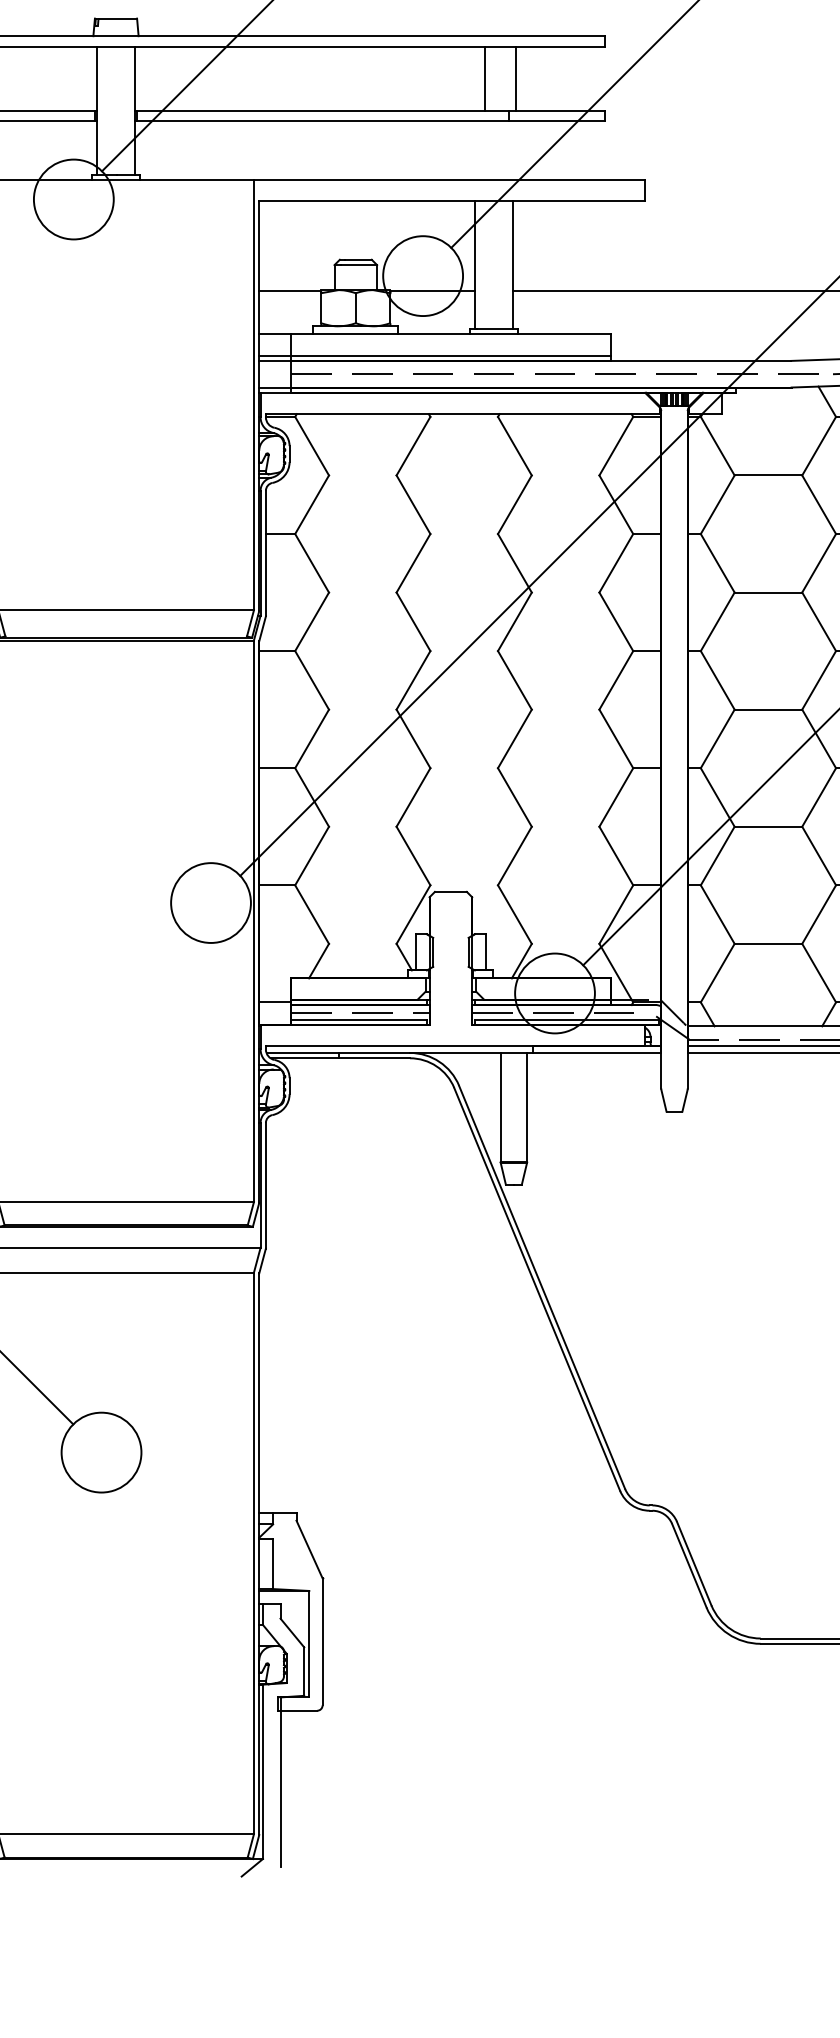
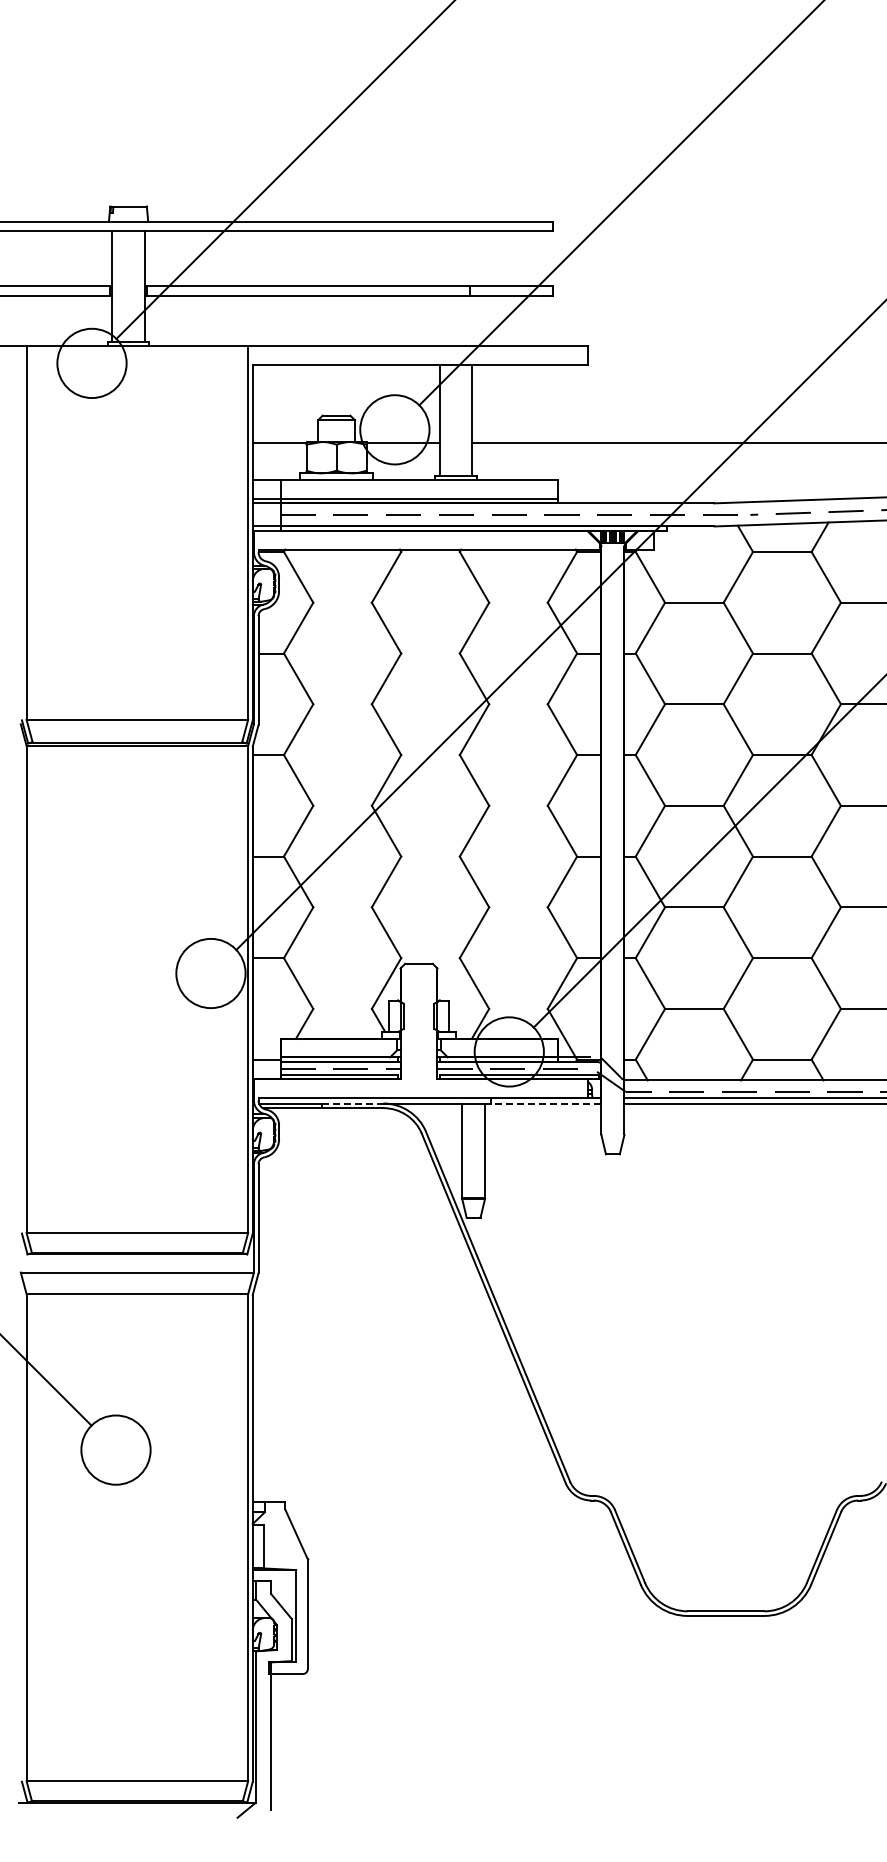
line: (484, 78) -> (448, 258), removed
line: (516, 78) -> (475, 258), removed
line: (374, 1052) -> (352, 1103), solid -> dashed
line: (596, 1052) -> (545, 1103), solid -> dashed

